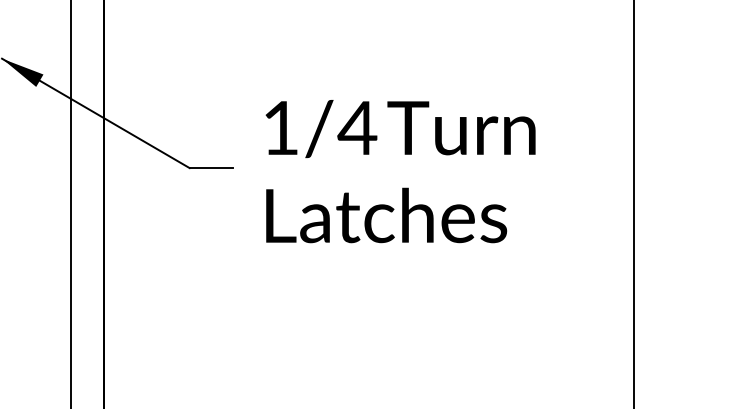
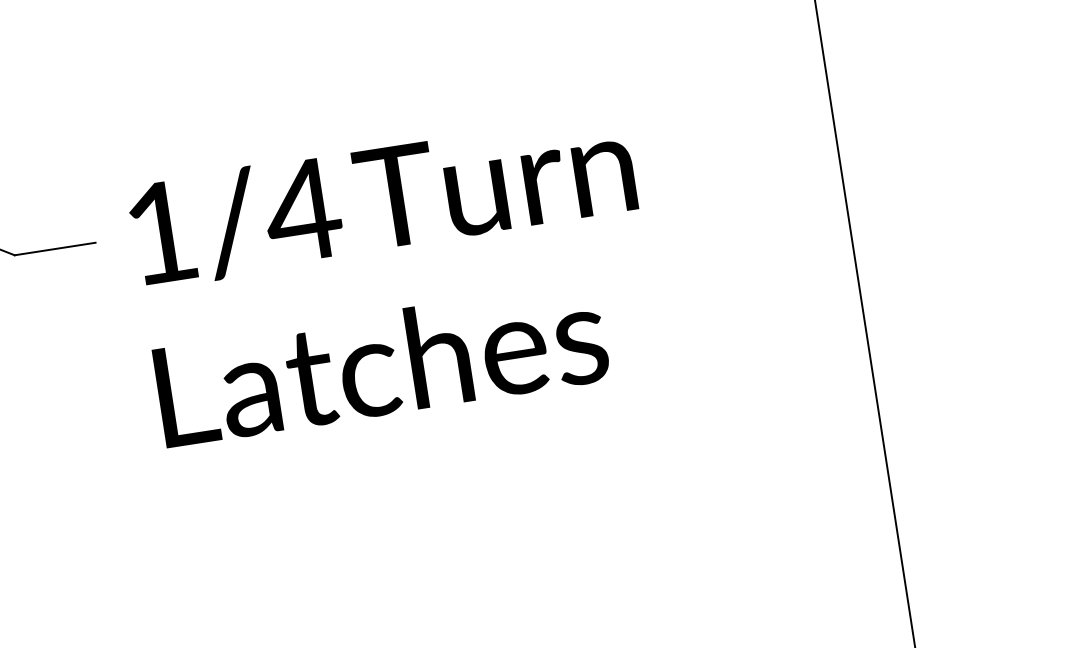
text: (400, 171) -> (394, 278), moved

